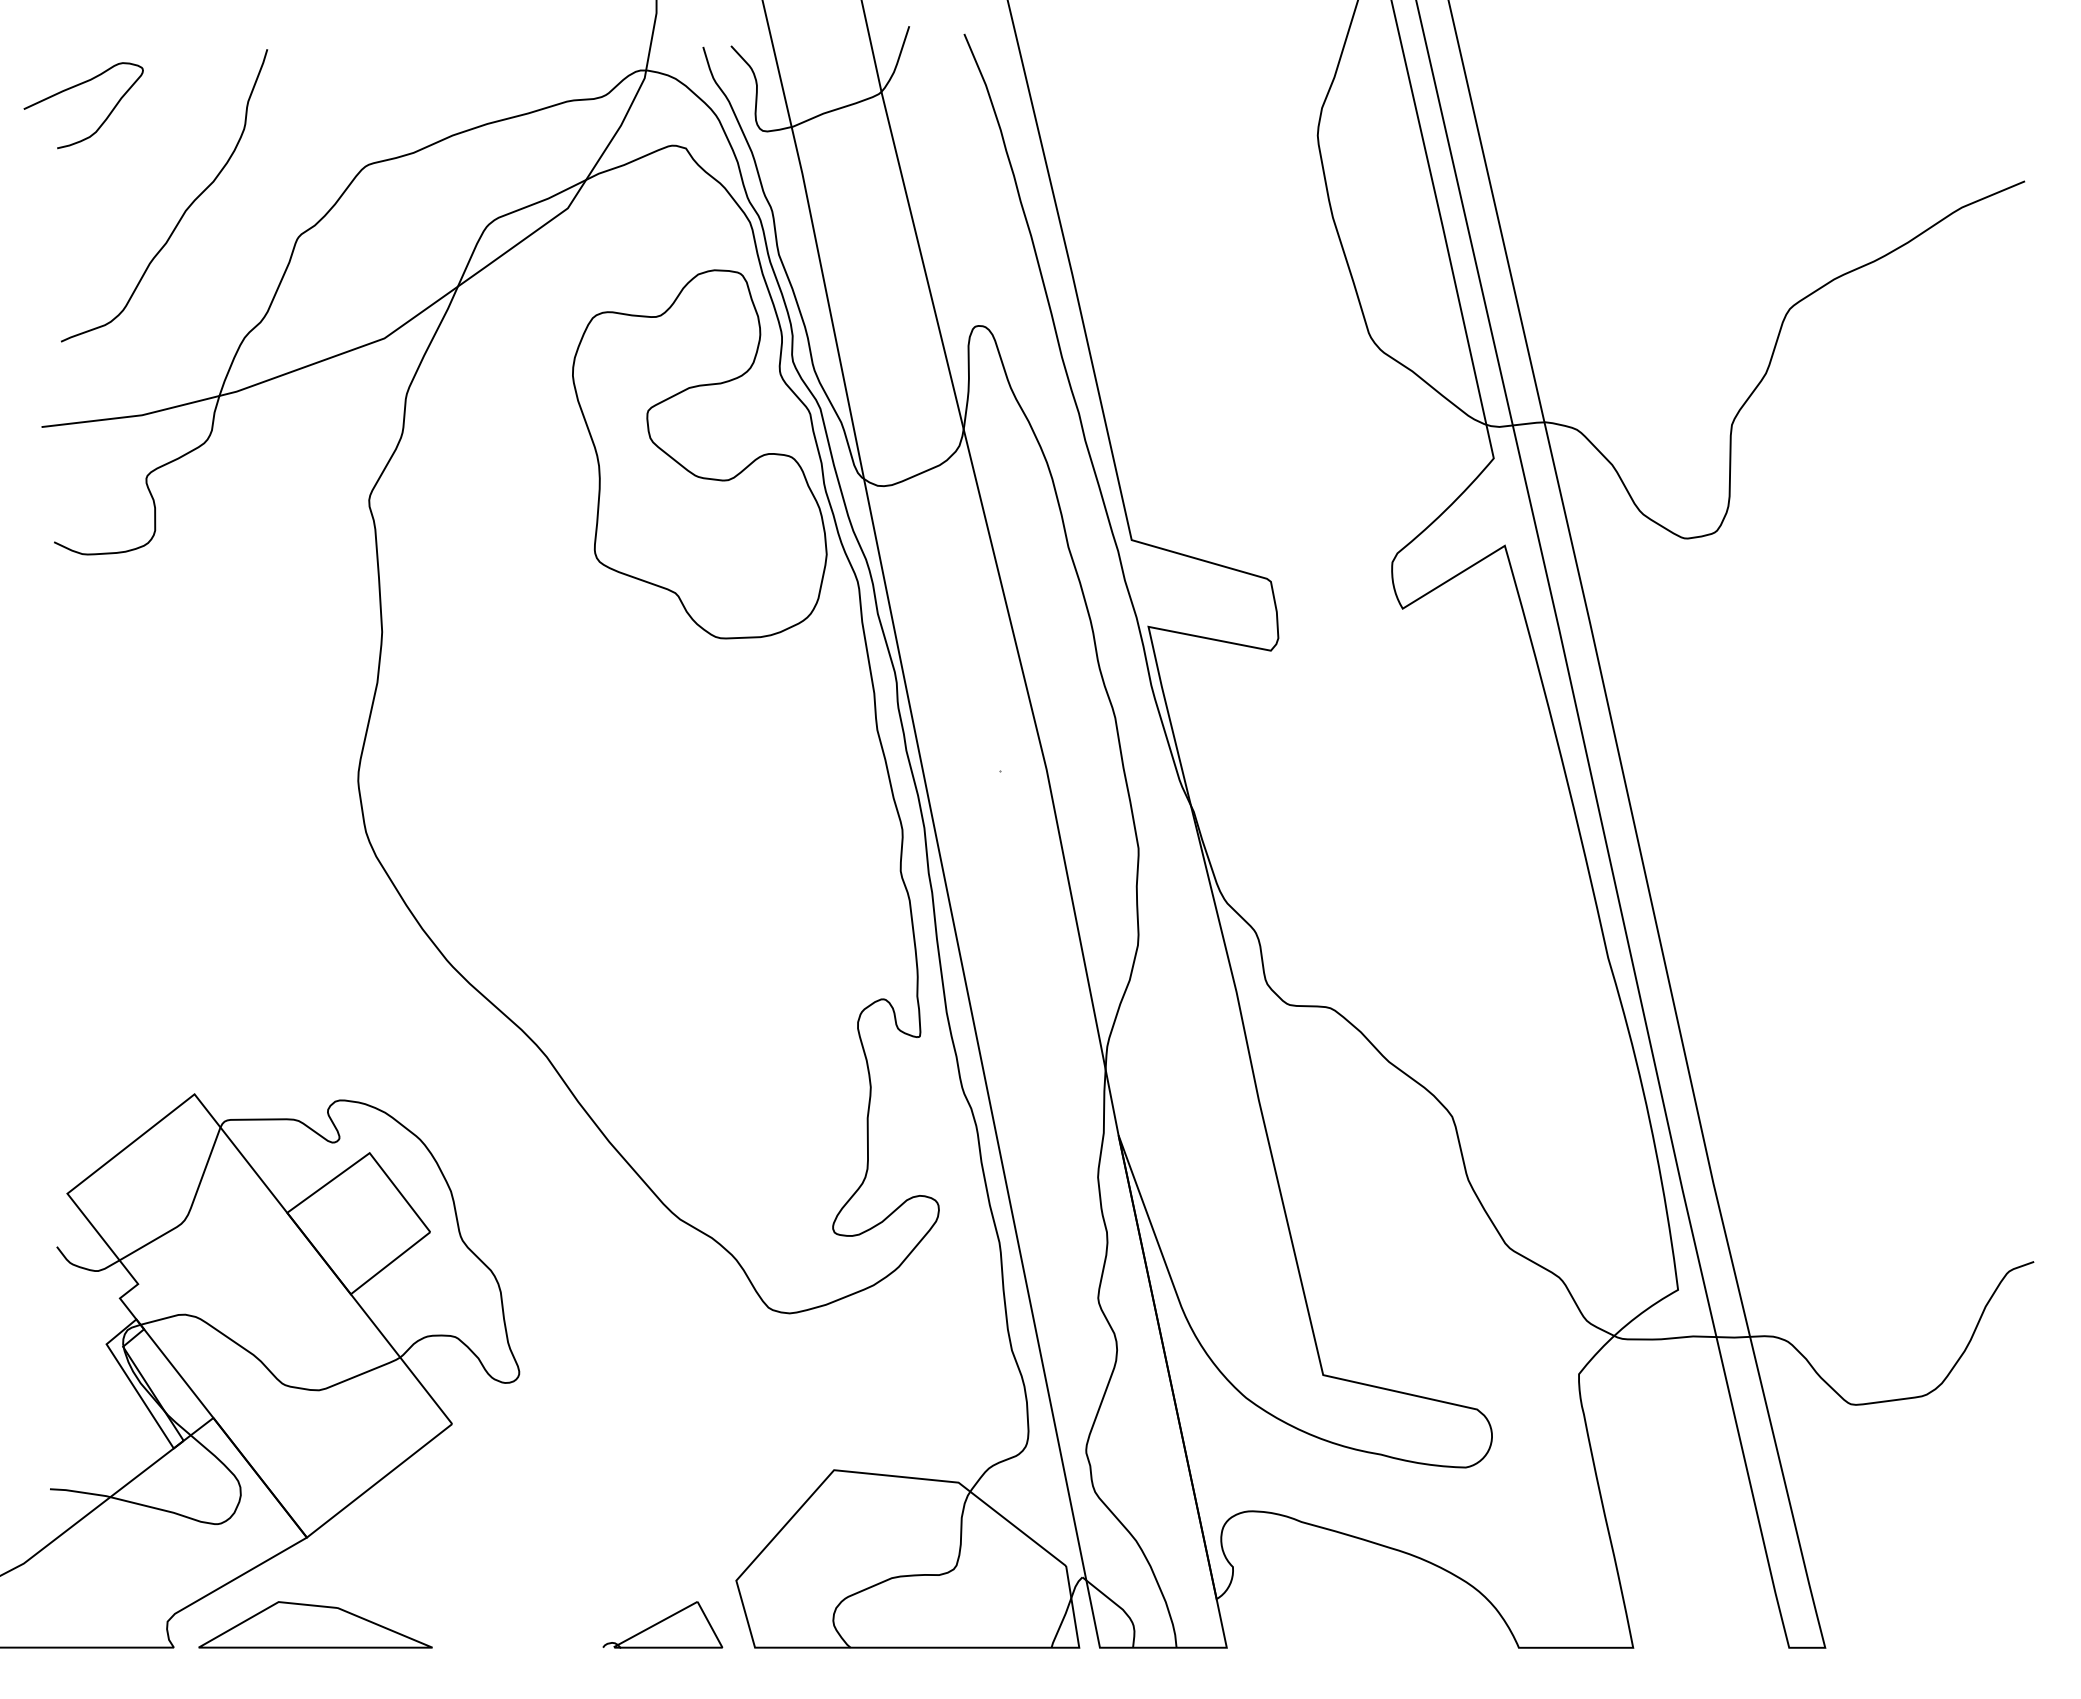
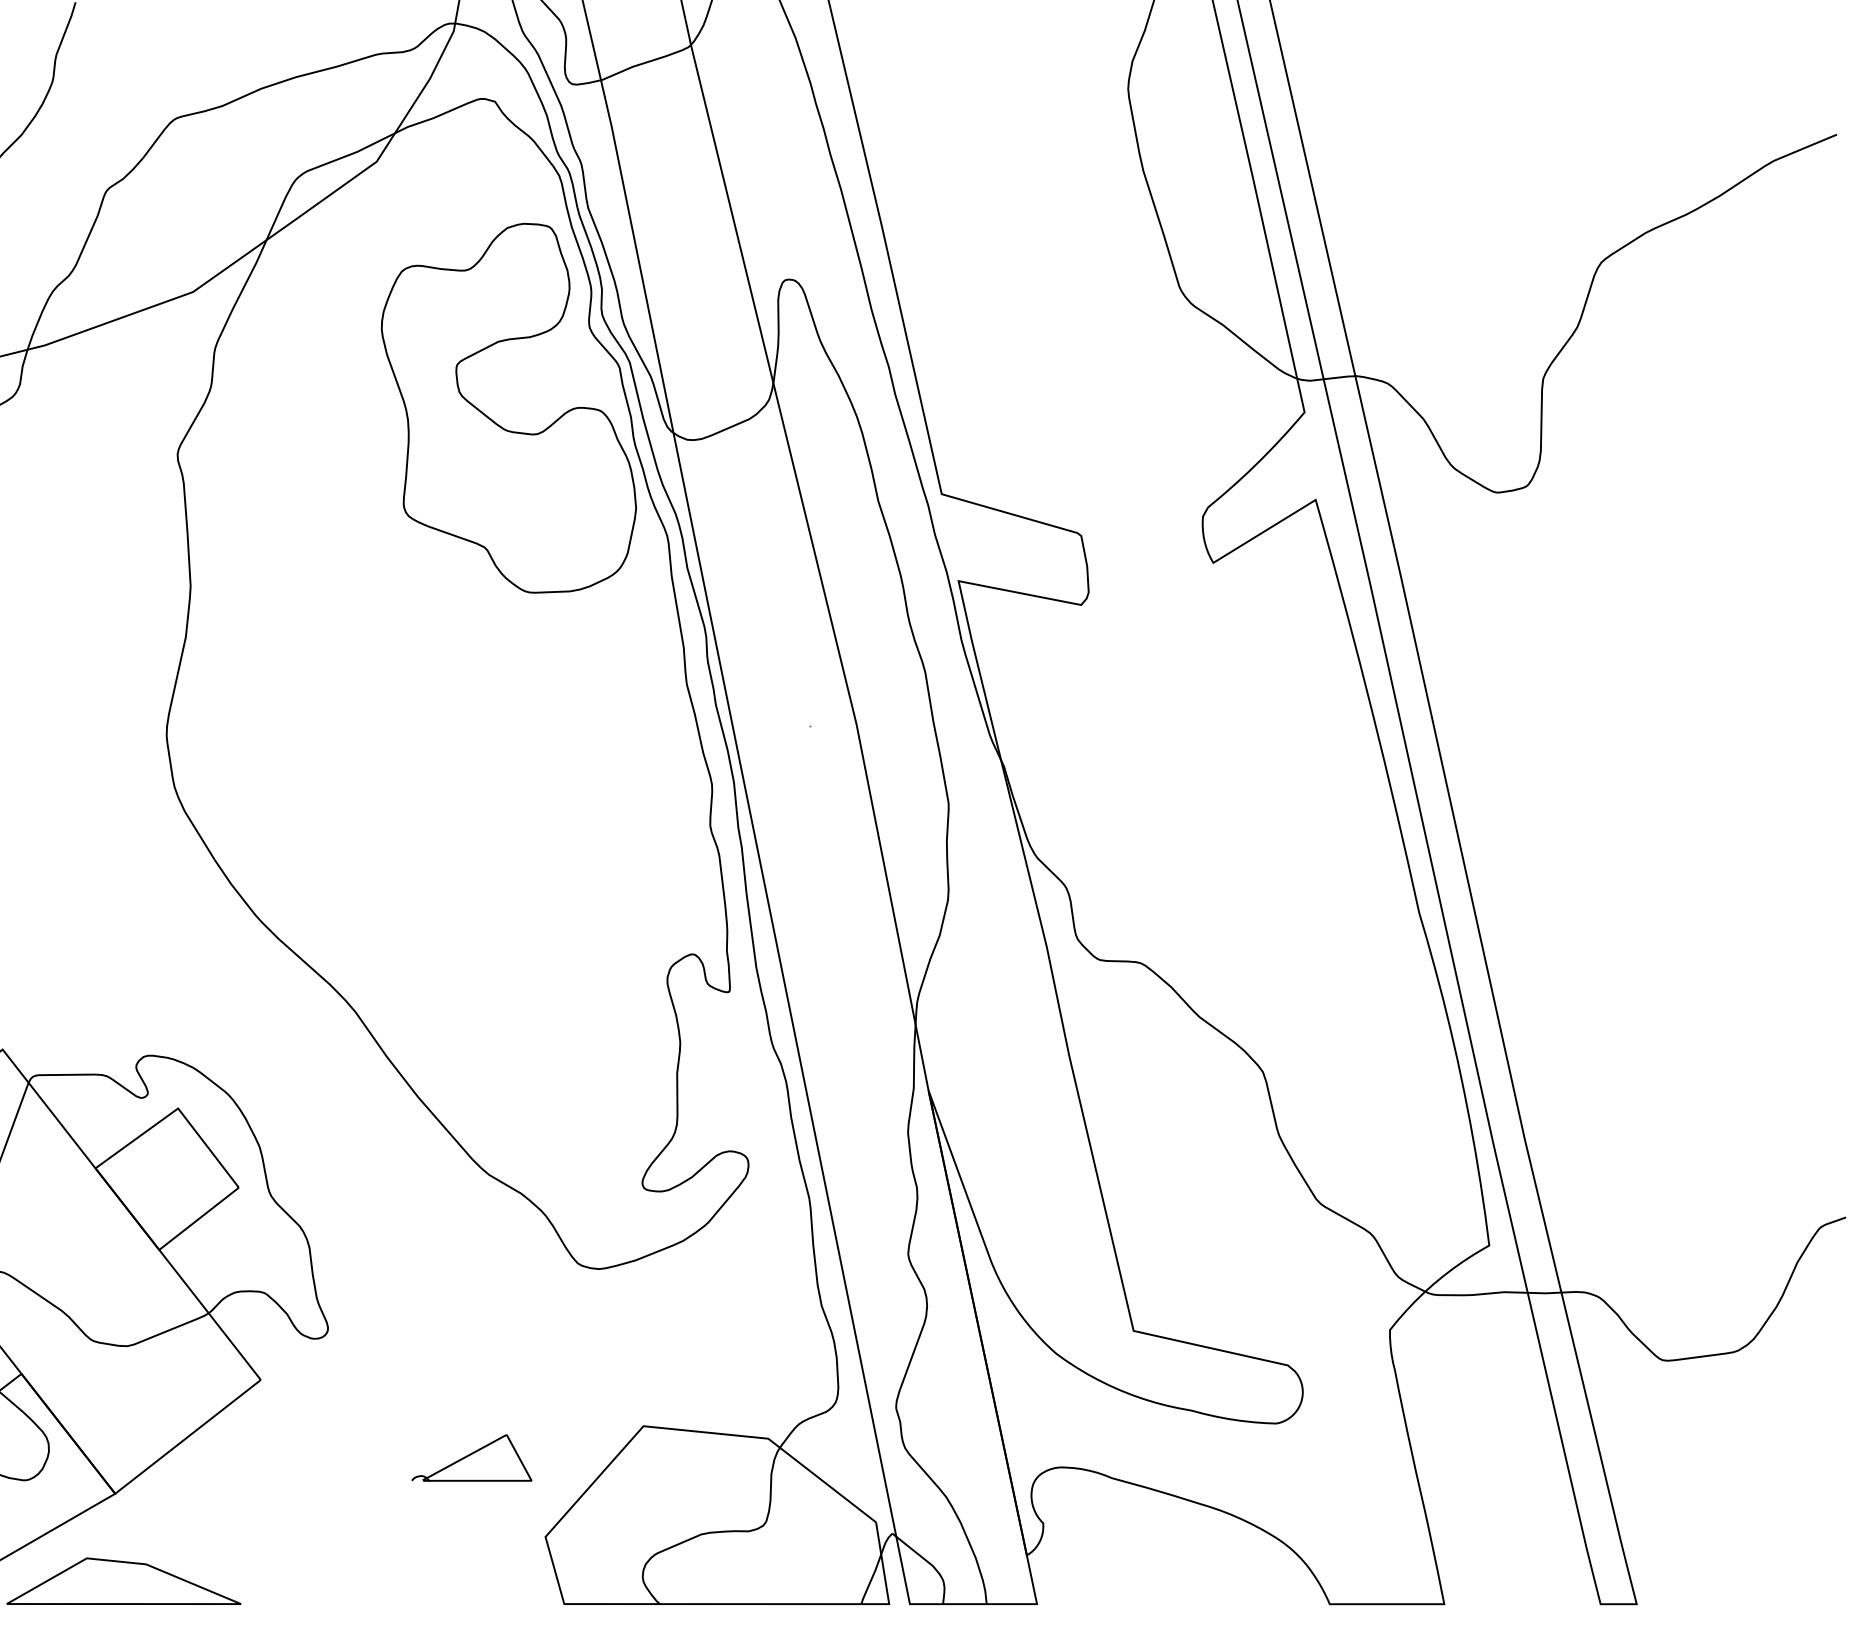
part: (662, 1624) -> (471, 1457), moved

